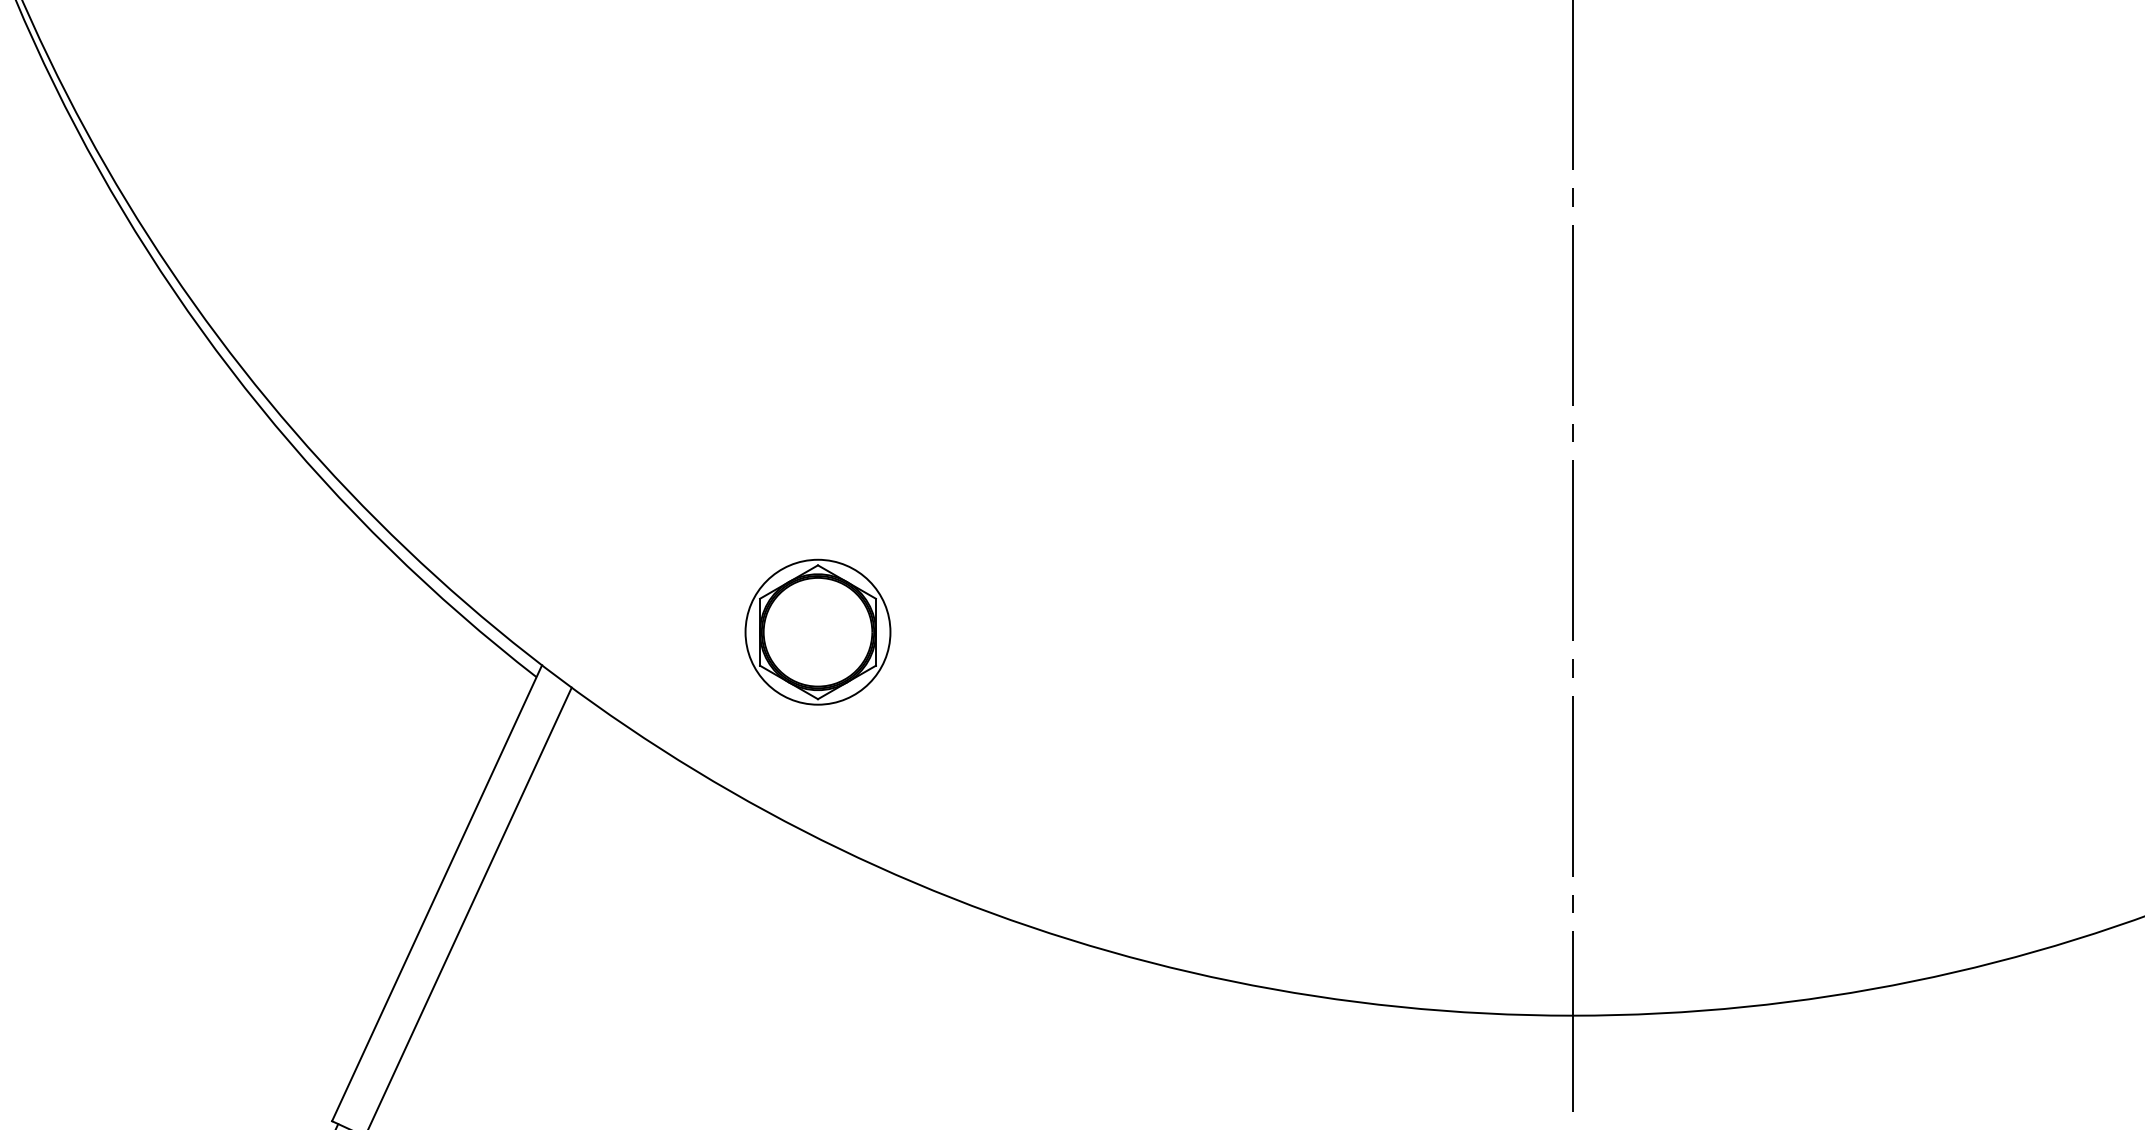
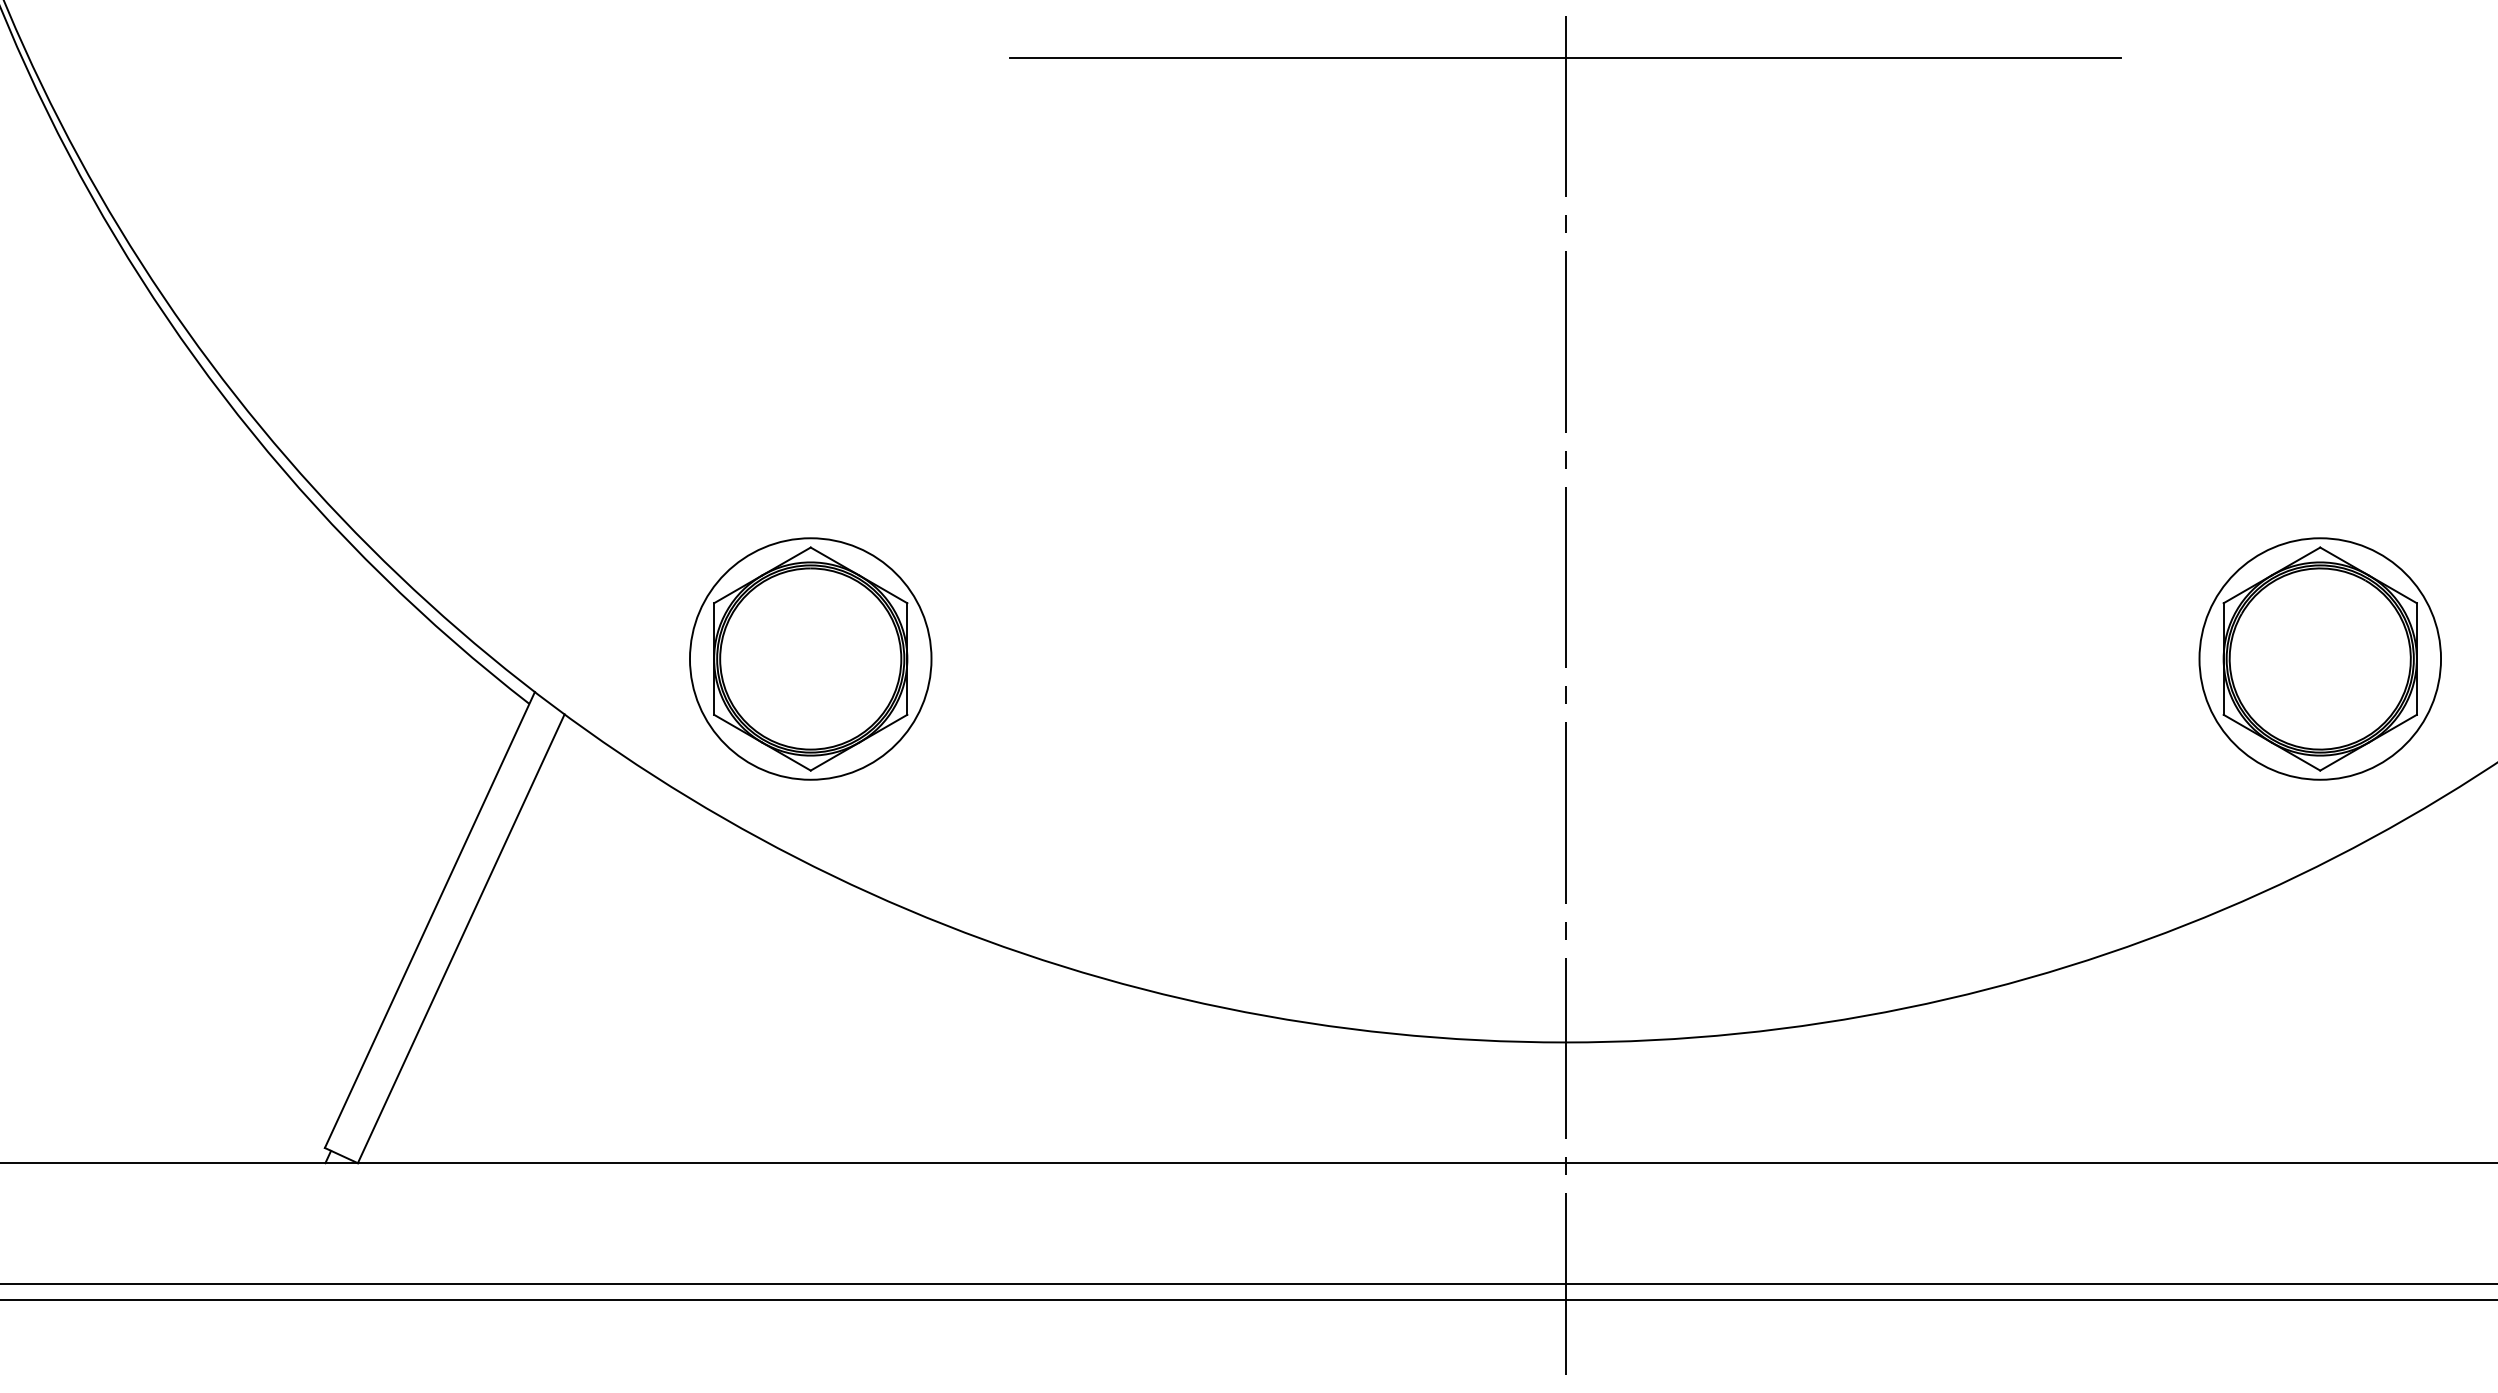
line: (1572, 31) -> (1565, 58), added
part: (817, 631) -> (810, 658), size x1.67

